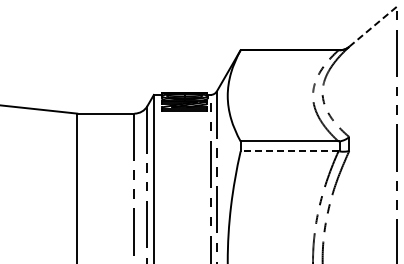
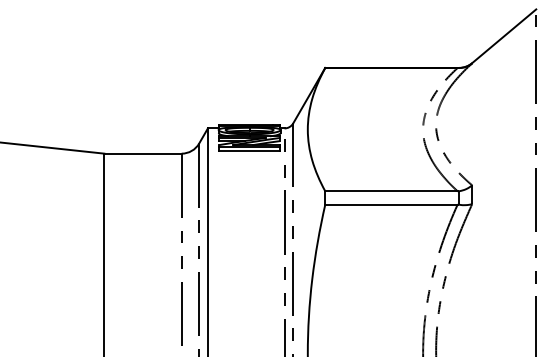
line: (372, 26) -> (503, 35), dashed -> solid
line: (289, 151) -> (391, 204), dashed -> solid

